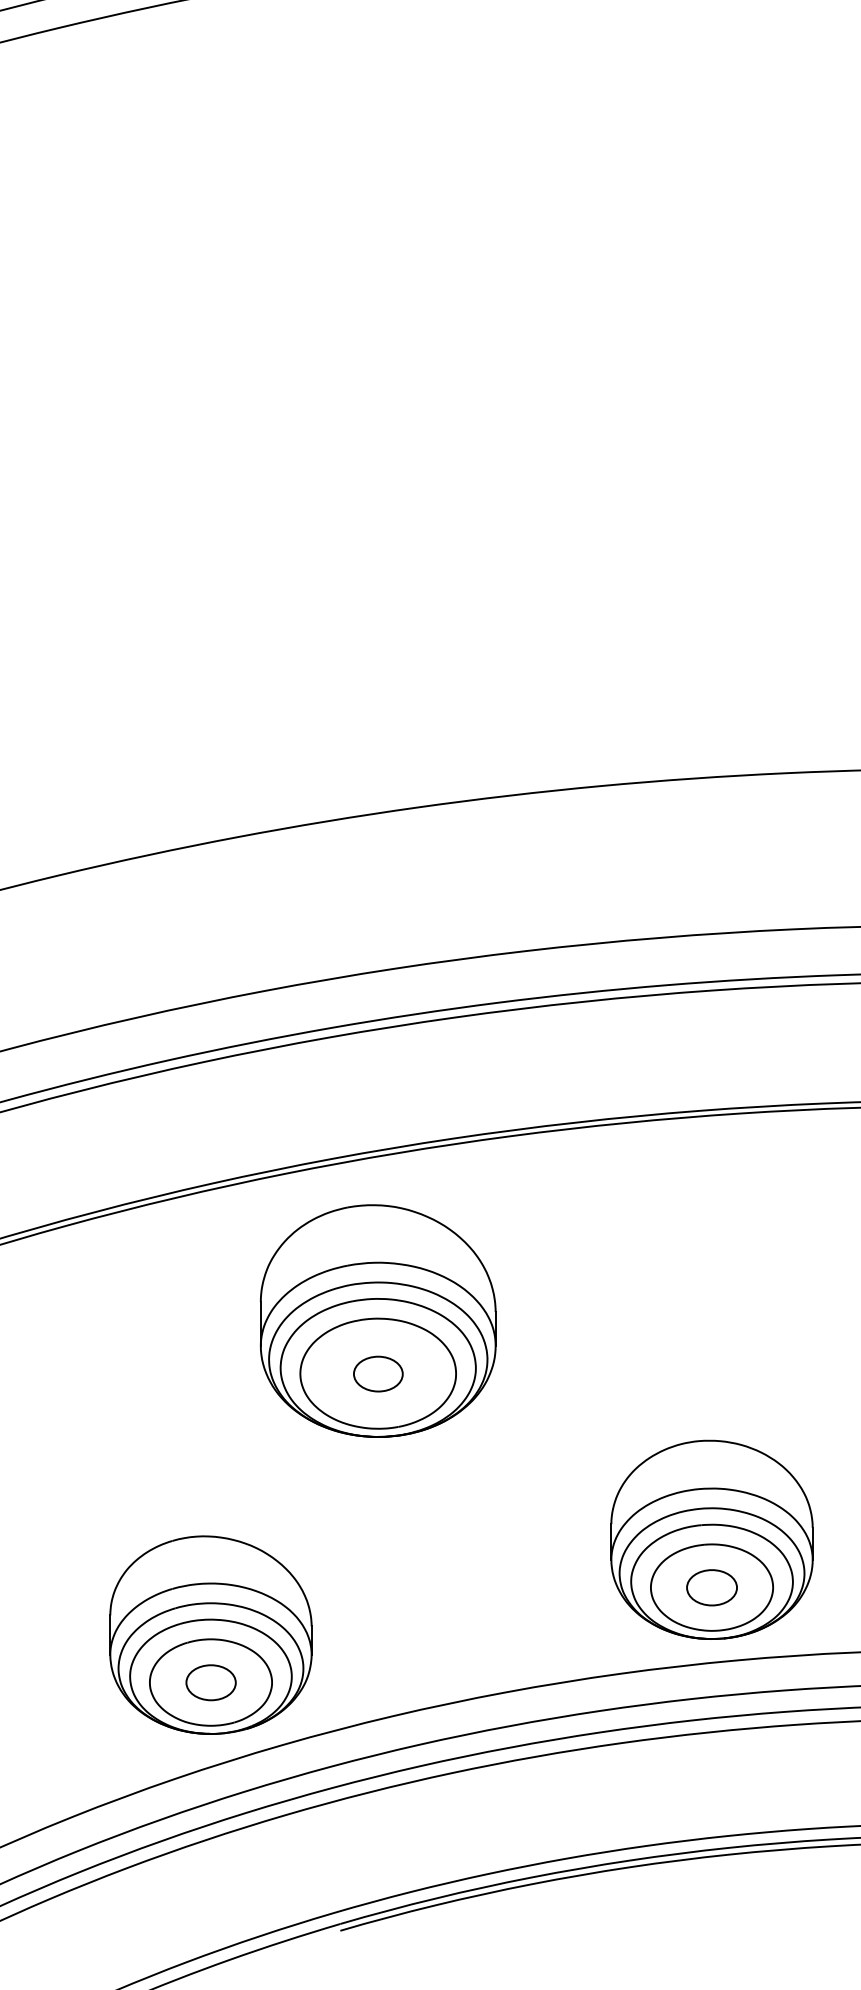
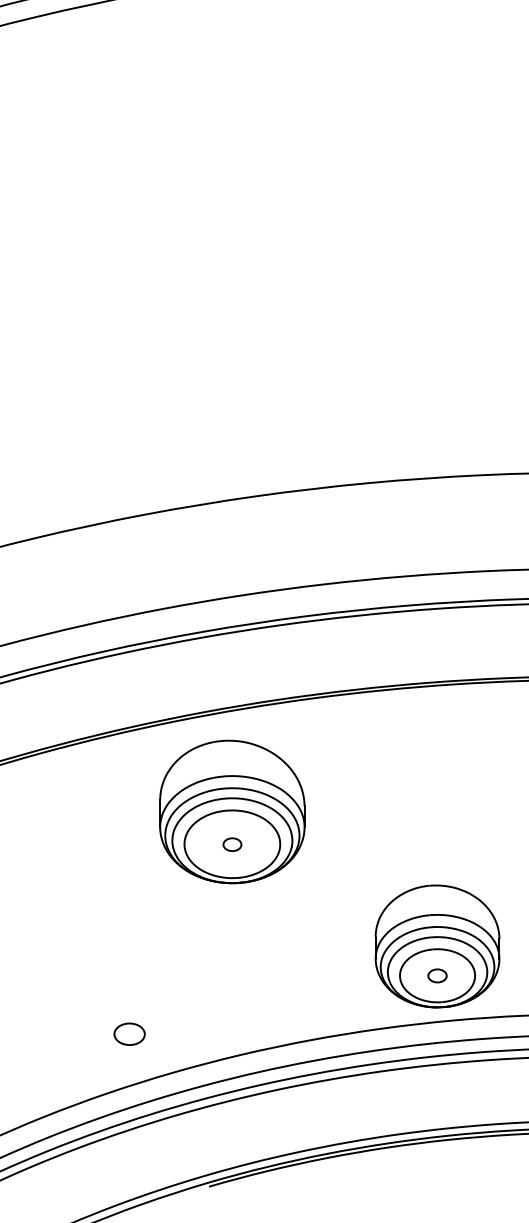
part: (378, 1374) -> (232, 844), size x0.6
part: (711, 1587) -> (437, 975), size x0.6
part: (210, 1634) -> (129, 1004), removed

